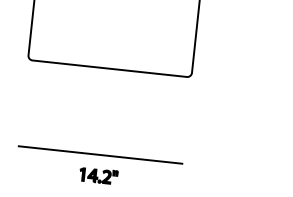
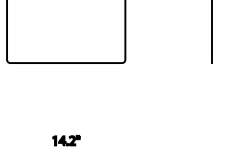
line: (100, 155) -> (66, 125), removed

